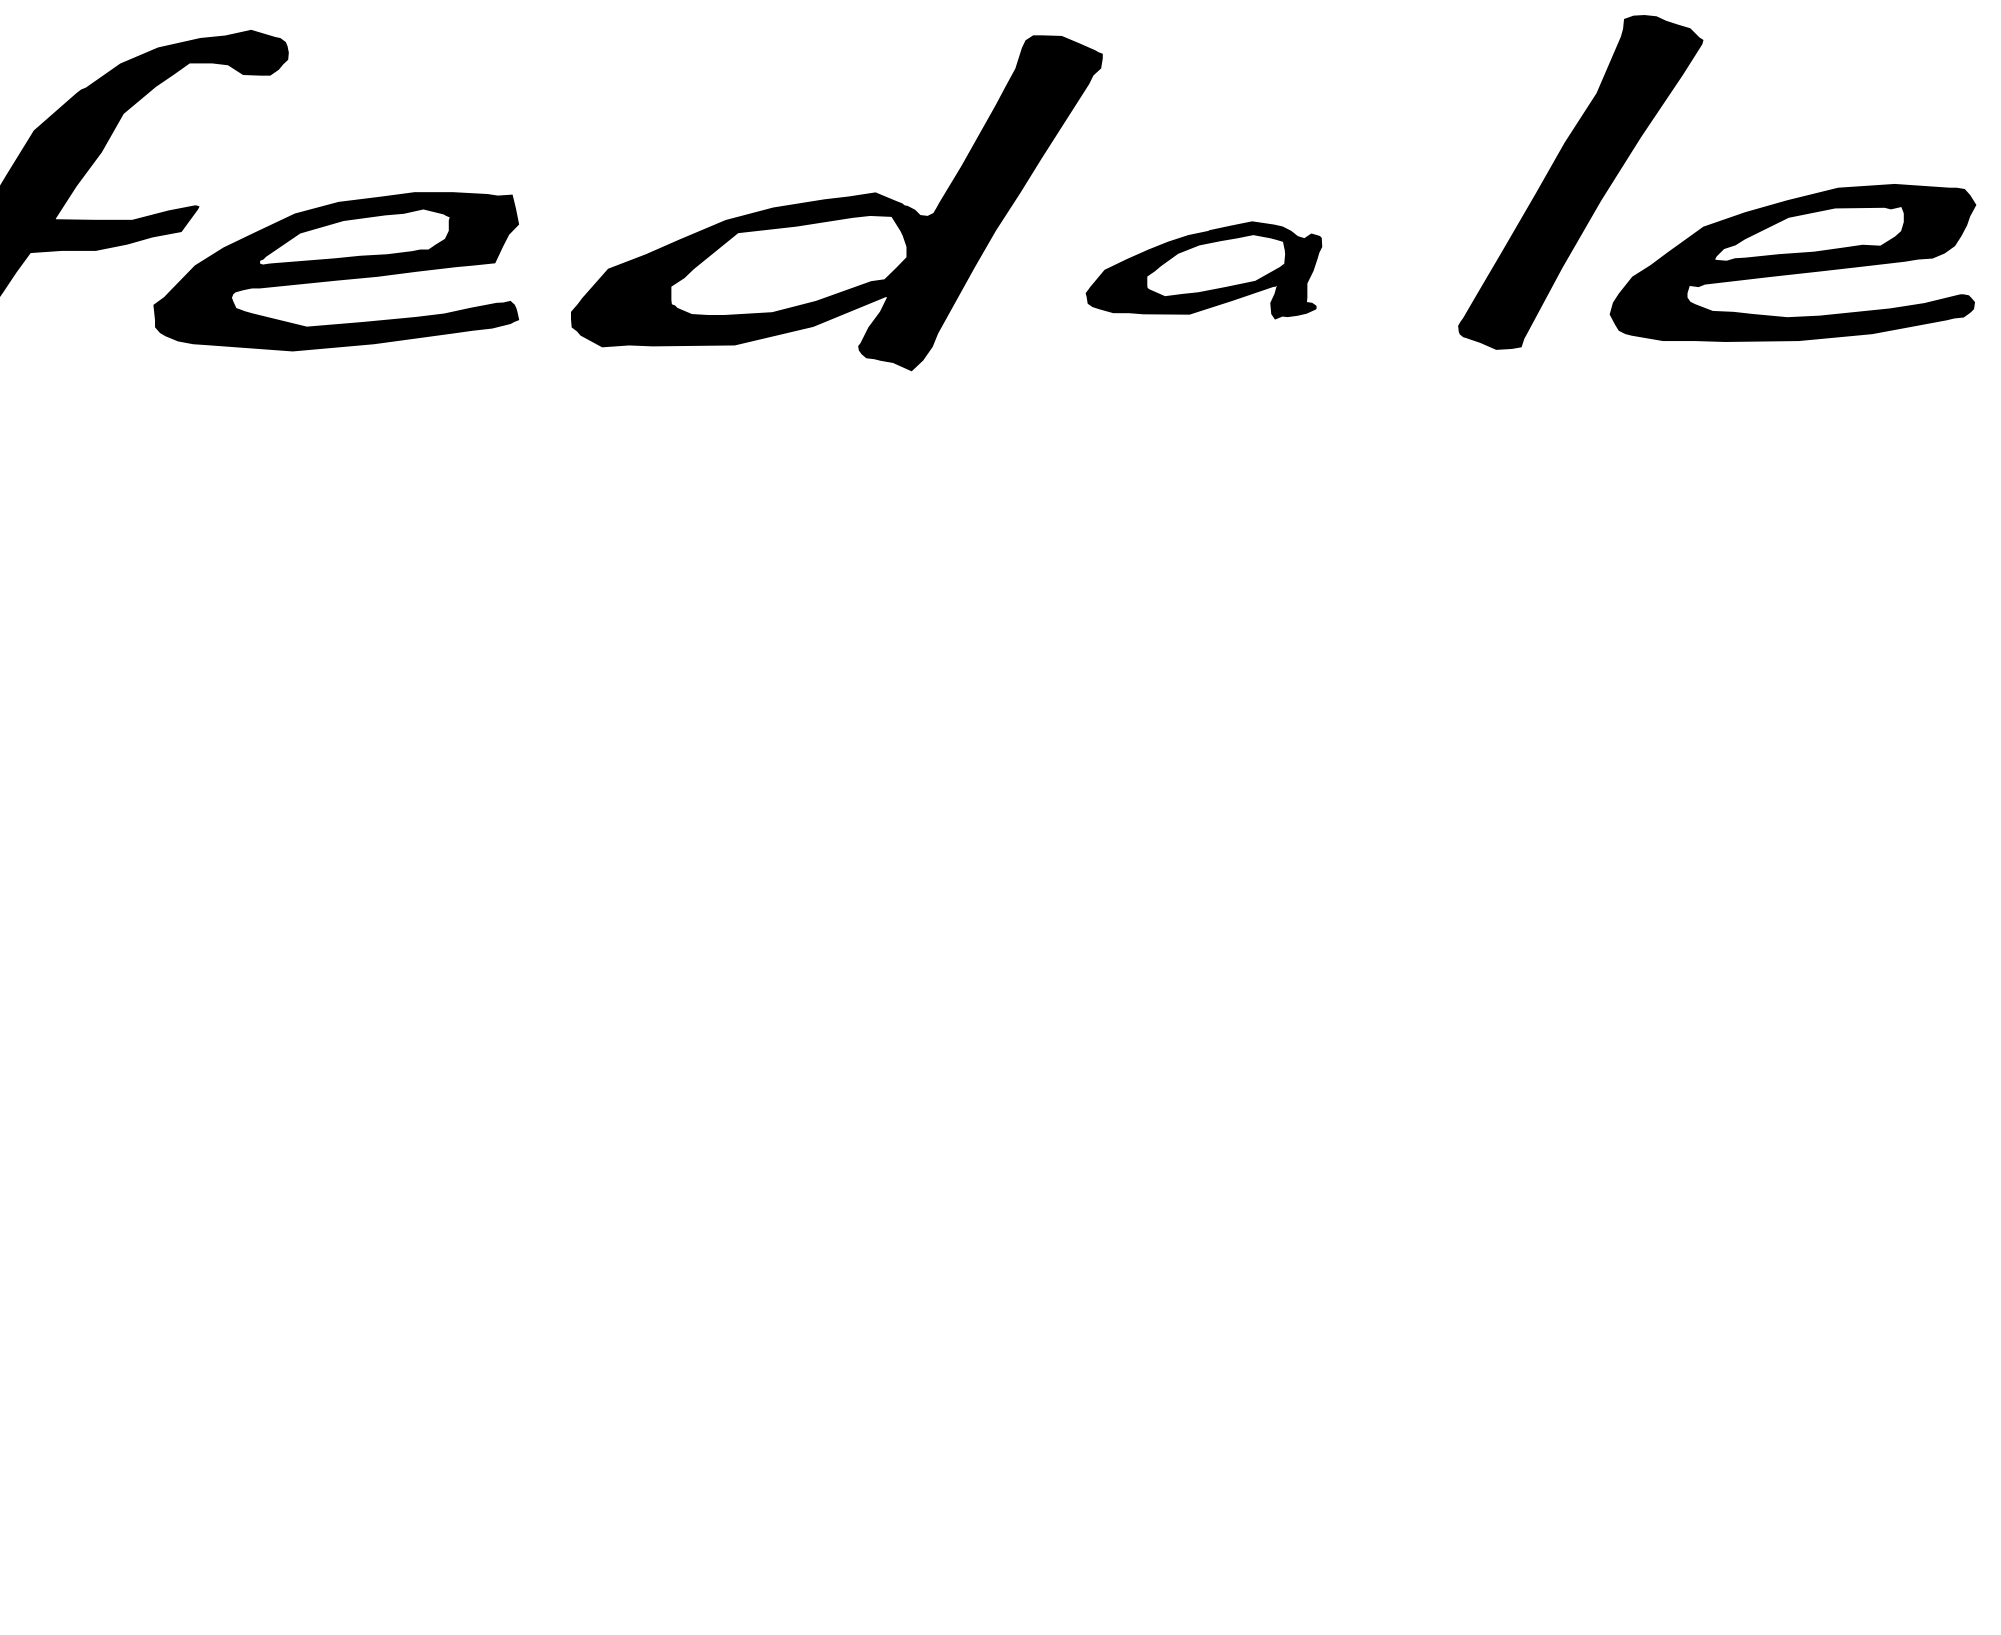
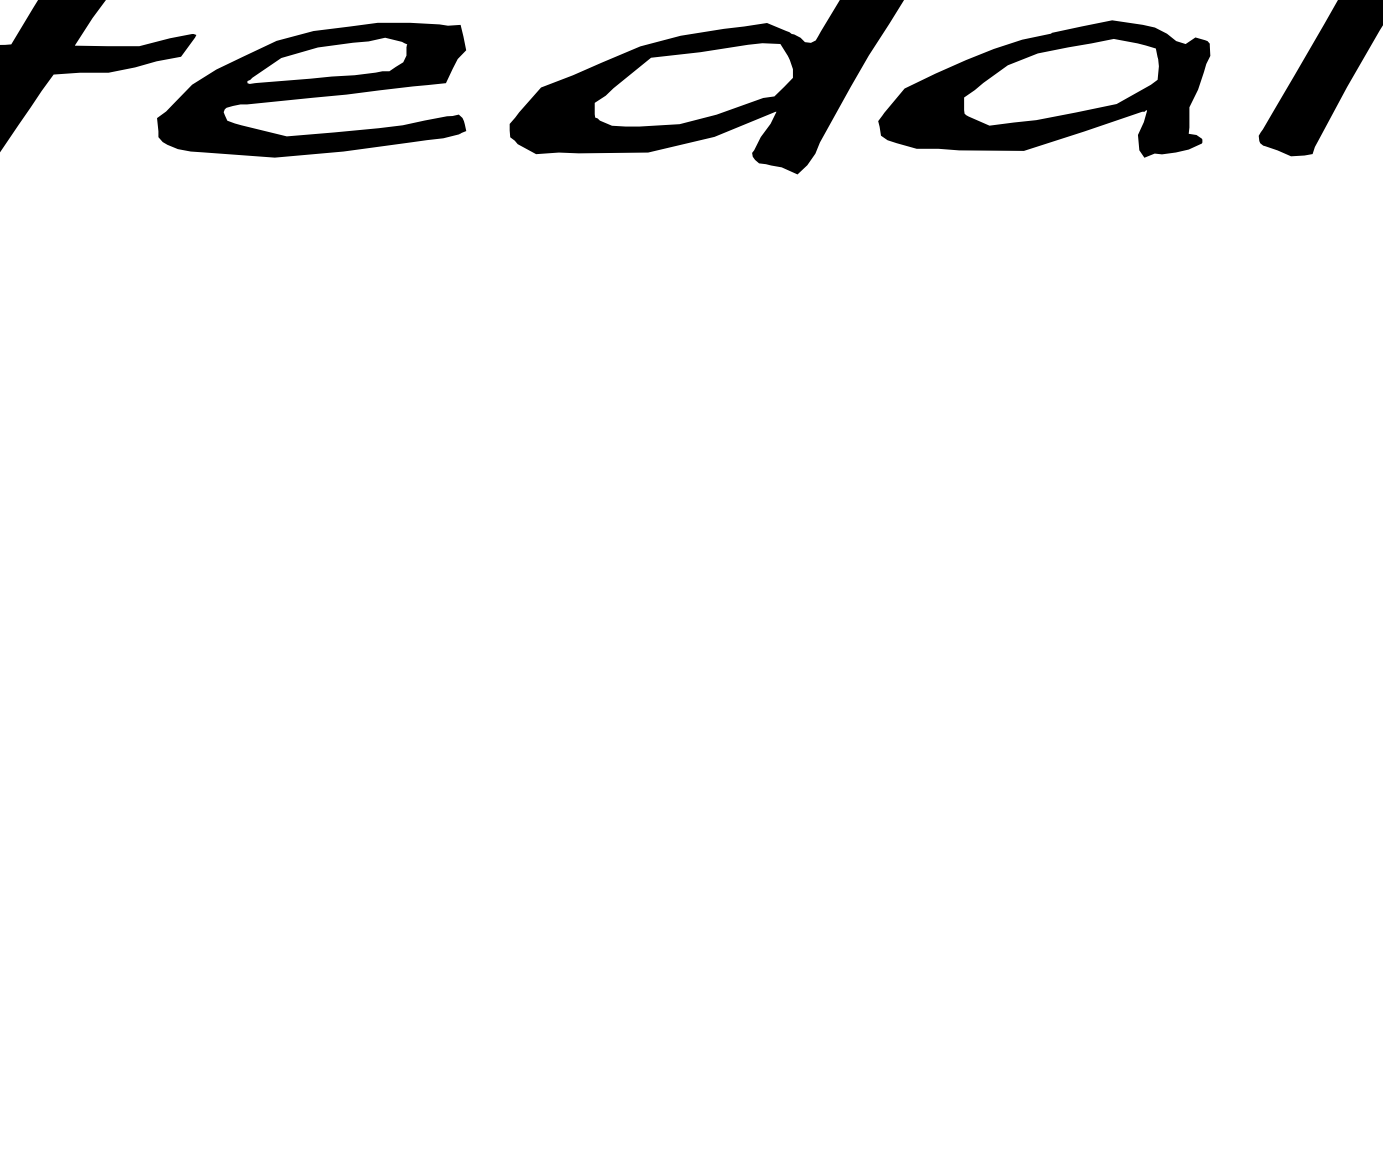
part: (1203, 270) -> (1043, 89), size x1.67

